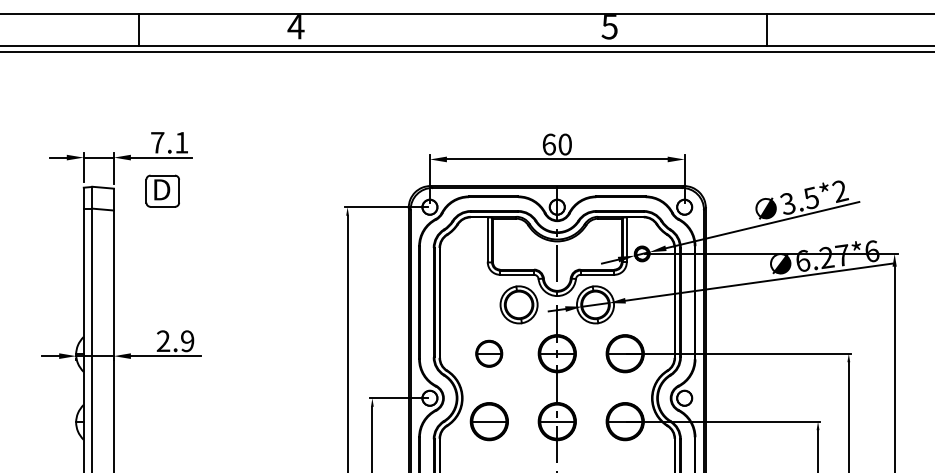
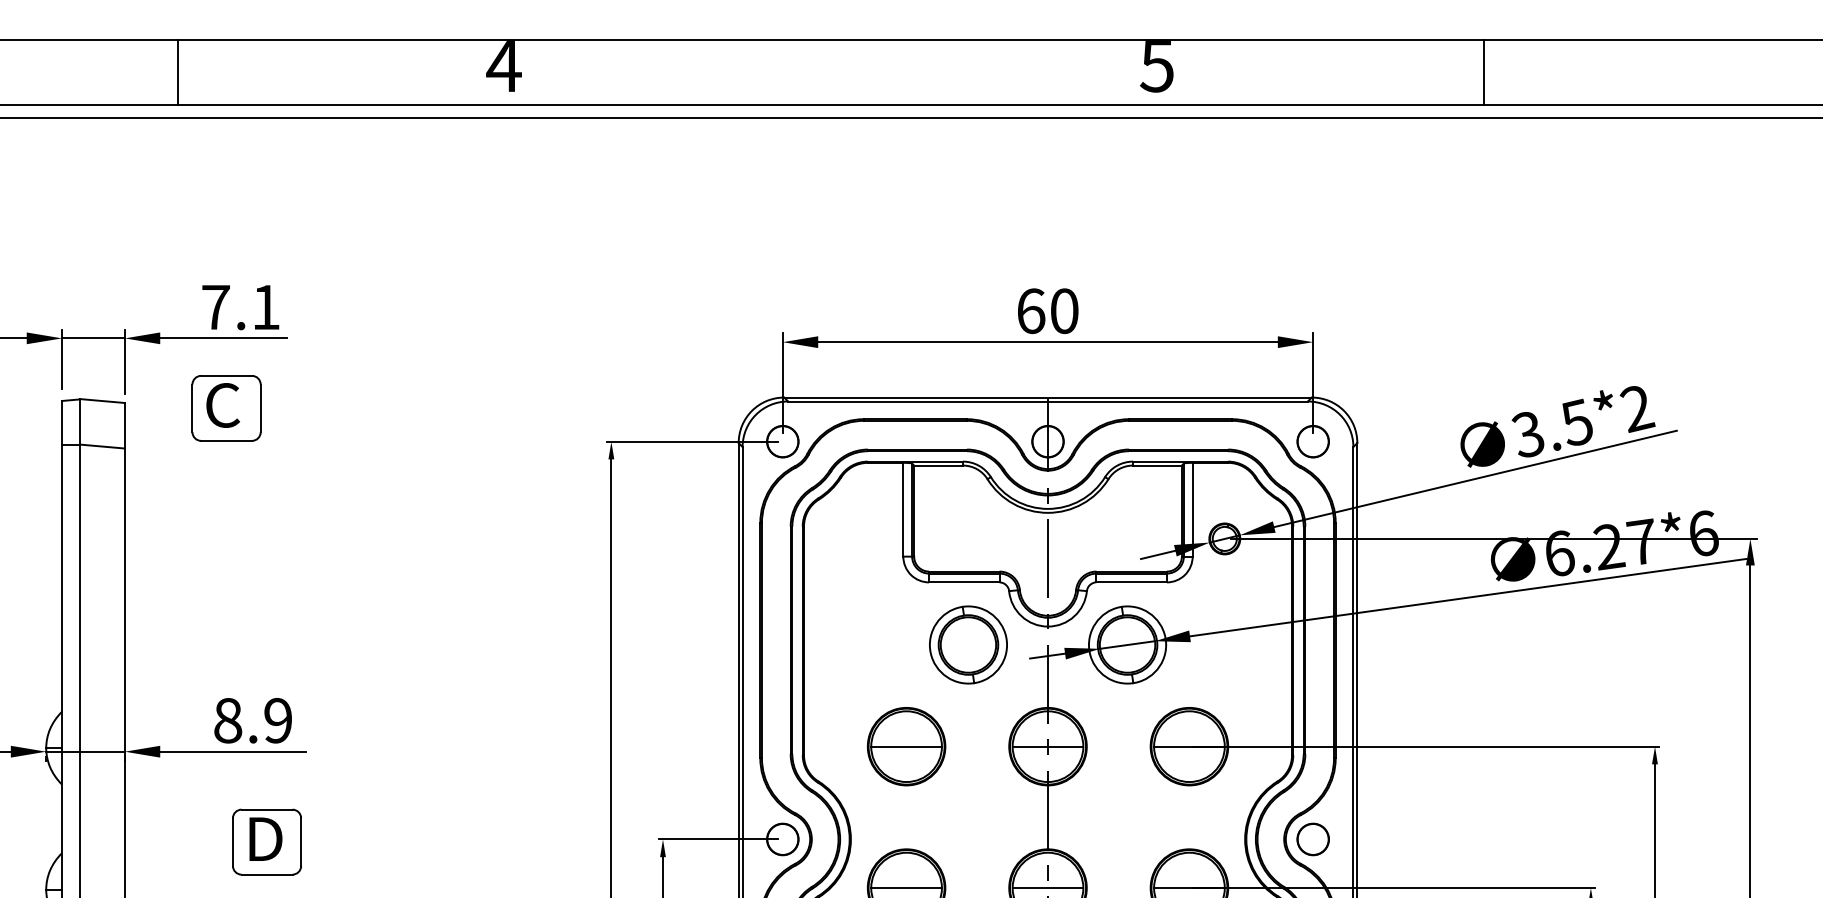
text: (161, 189) -> (223, 404), D -> C
text: (163, 341) -> (228, 721), 2.9 -> 8.9
part: (488, 353) -> (904, 746), size x1.43
part: (182, 399) -> (267, 841), added

